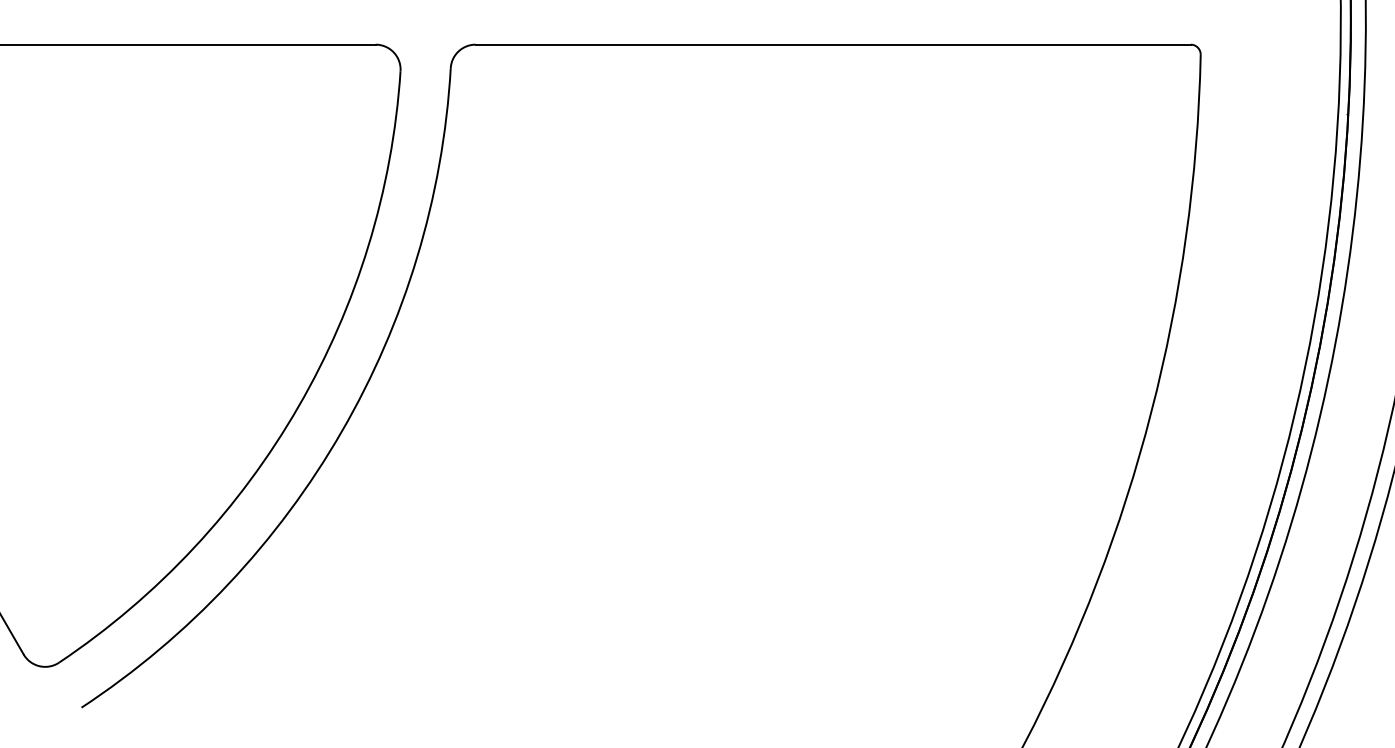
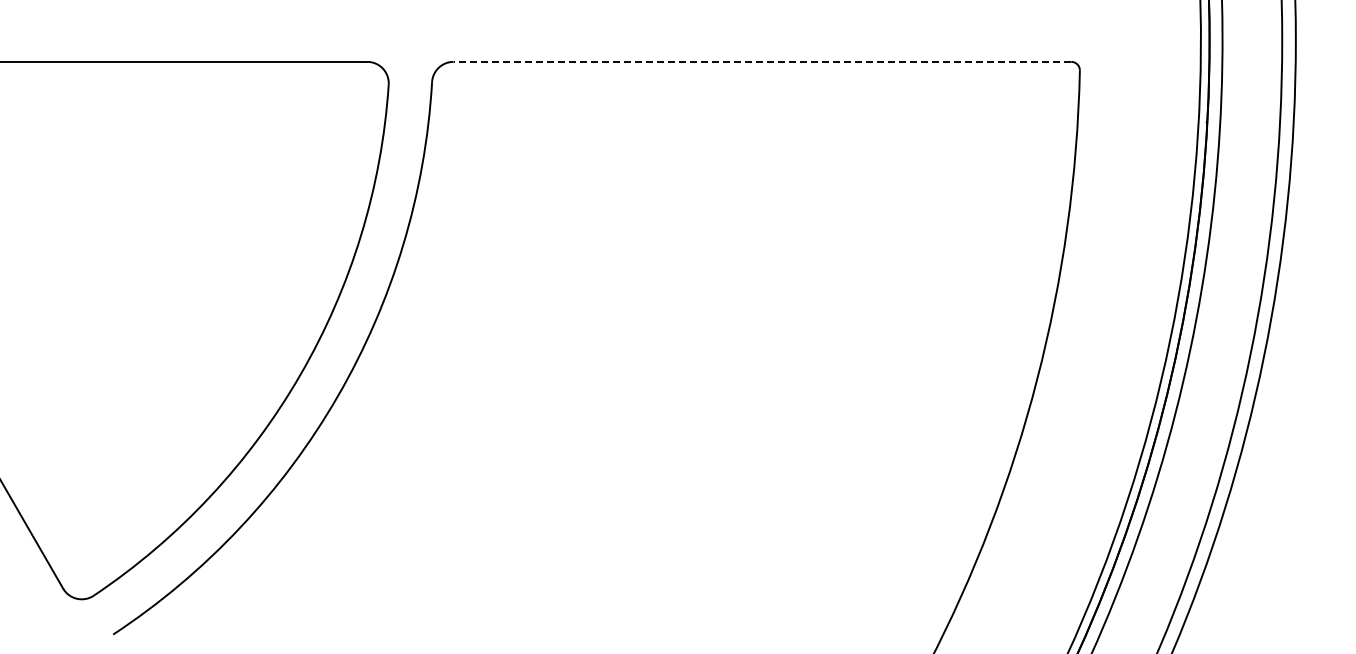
line: (833, 44) -> (762, 61), solid -> dashed

